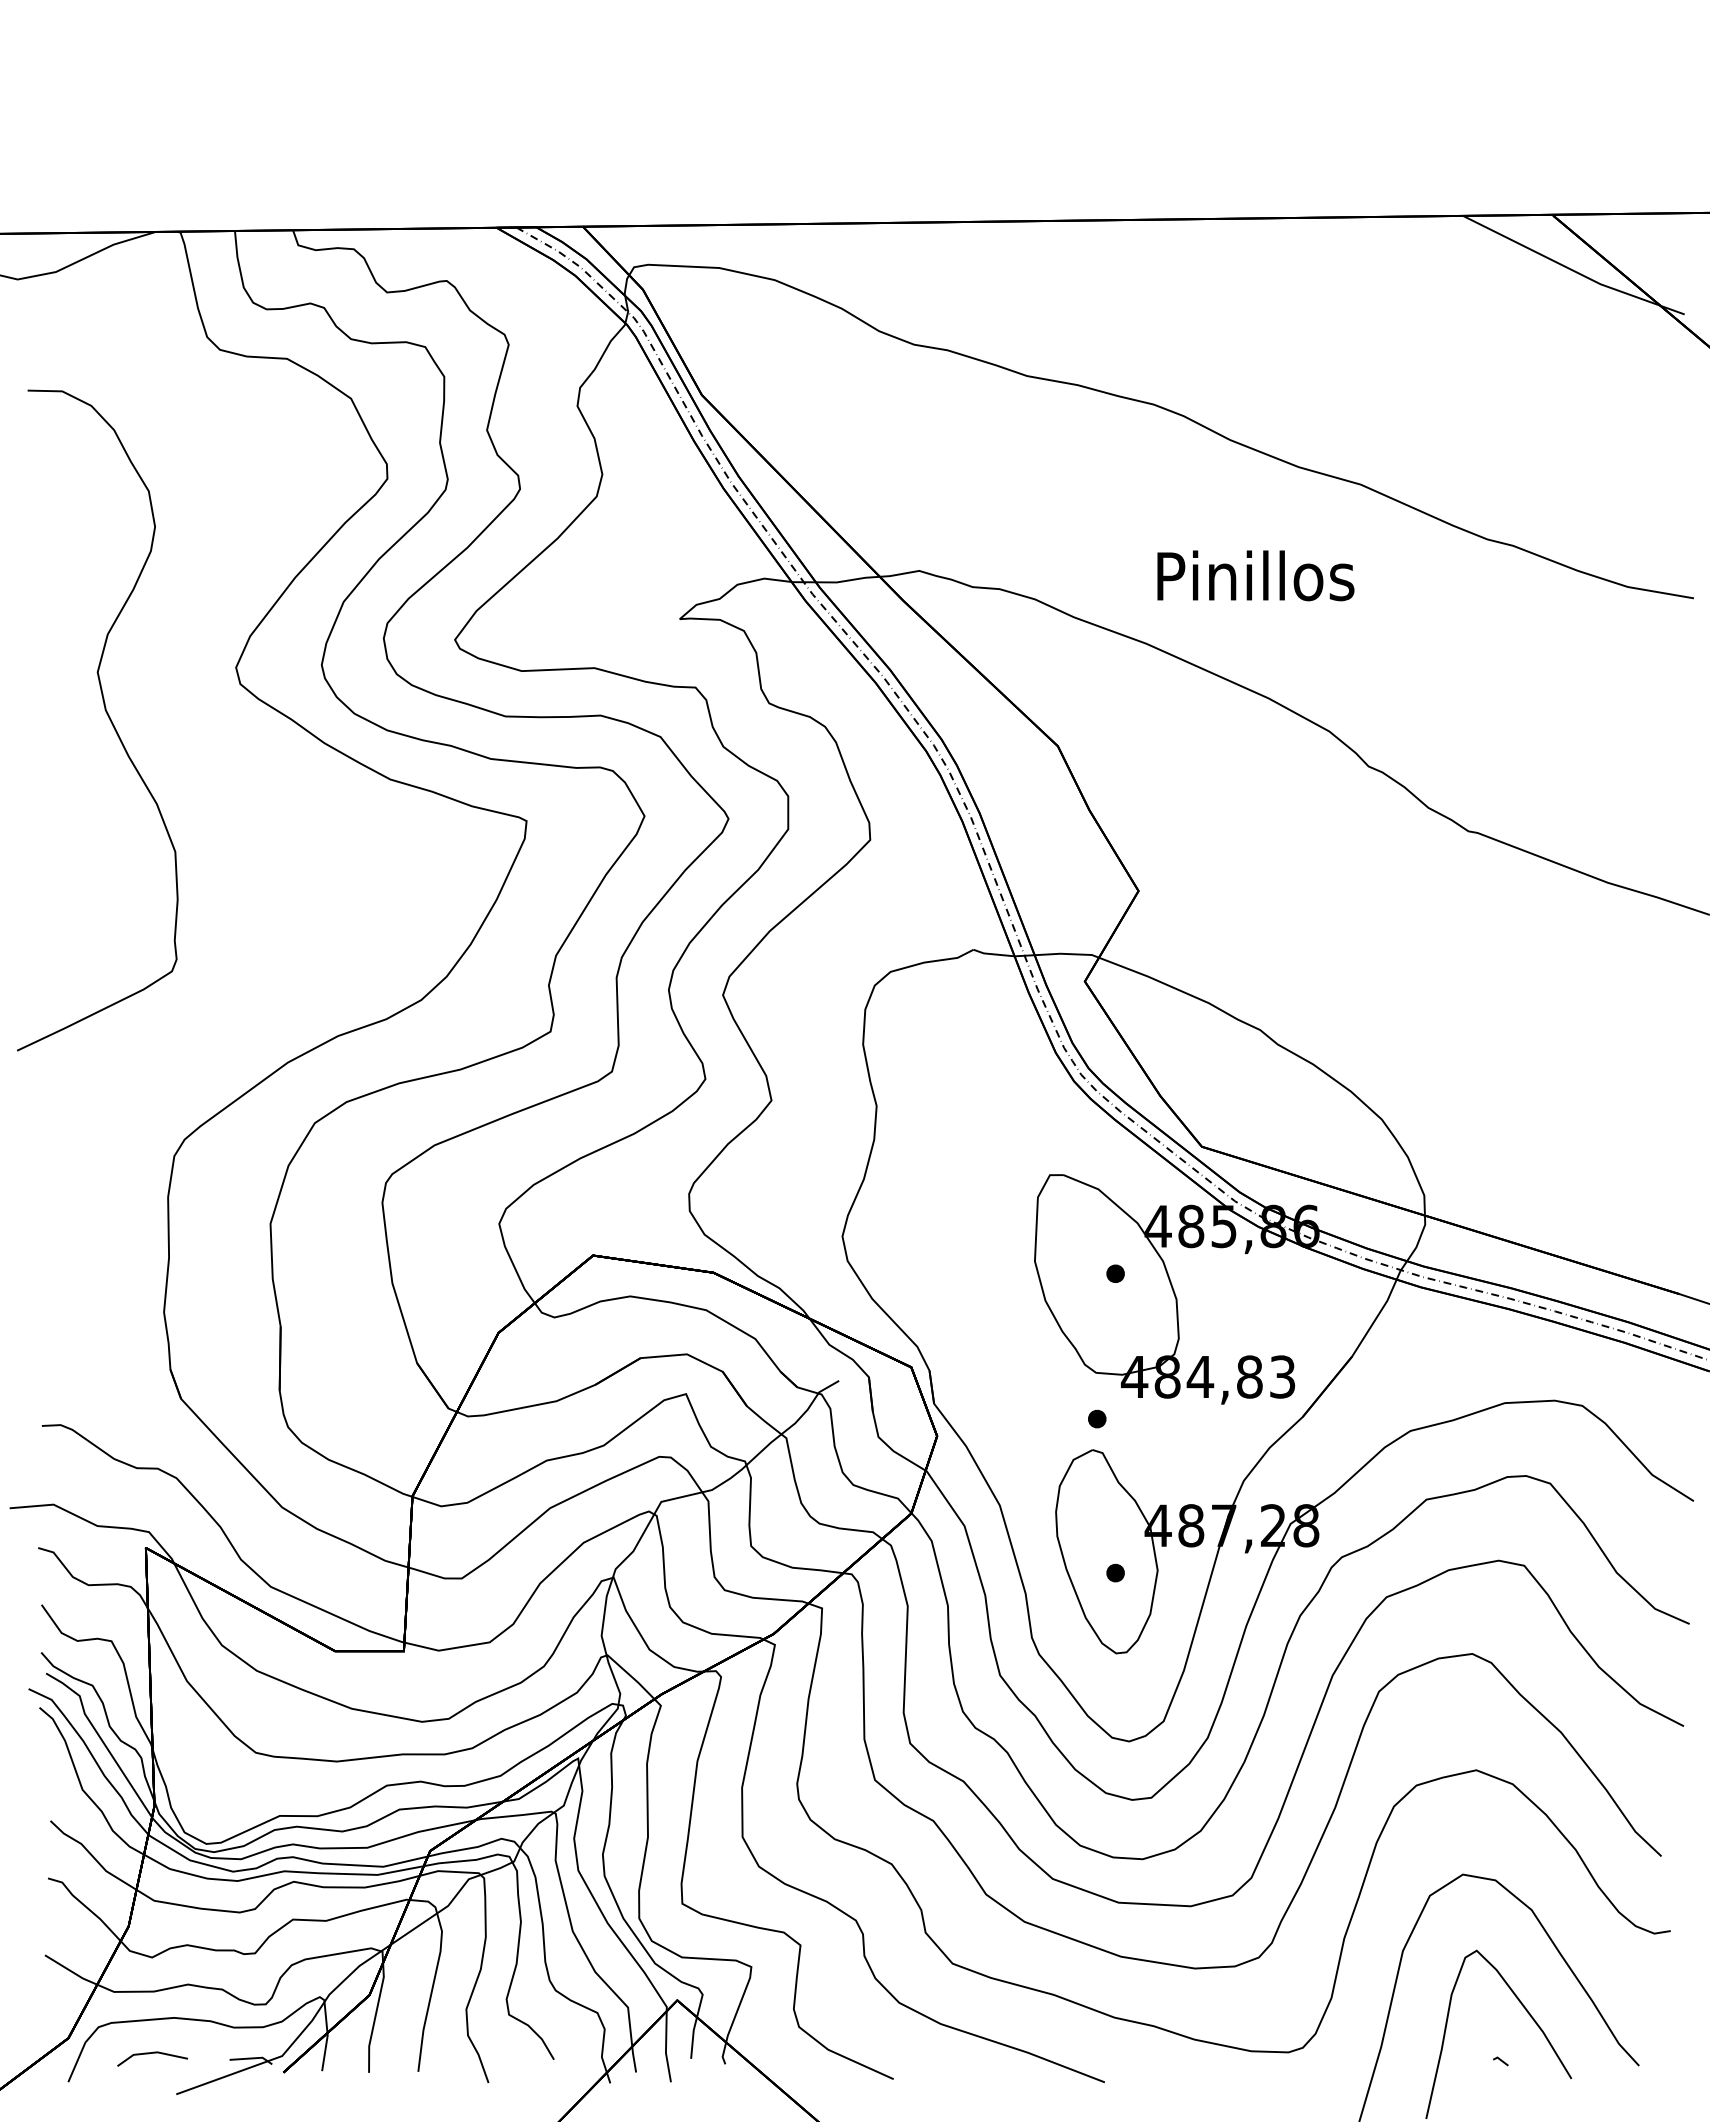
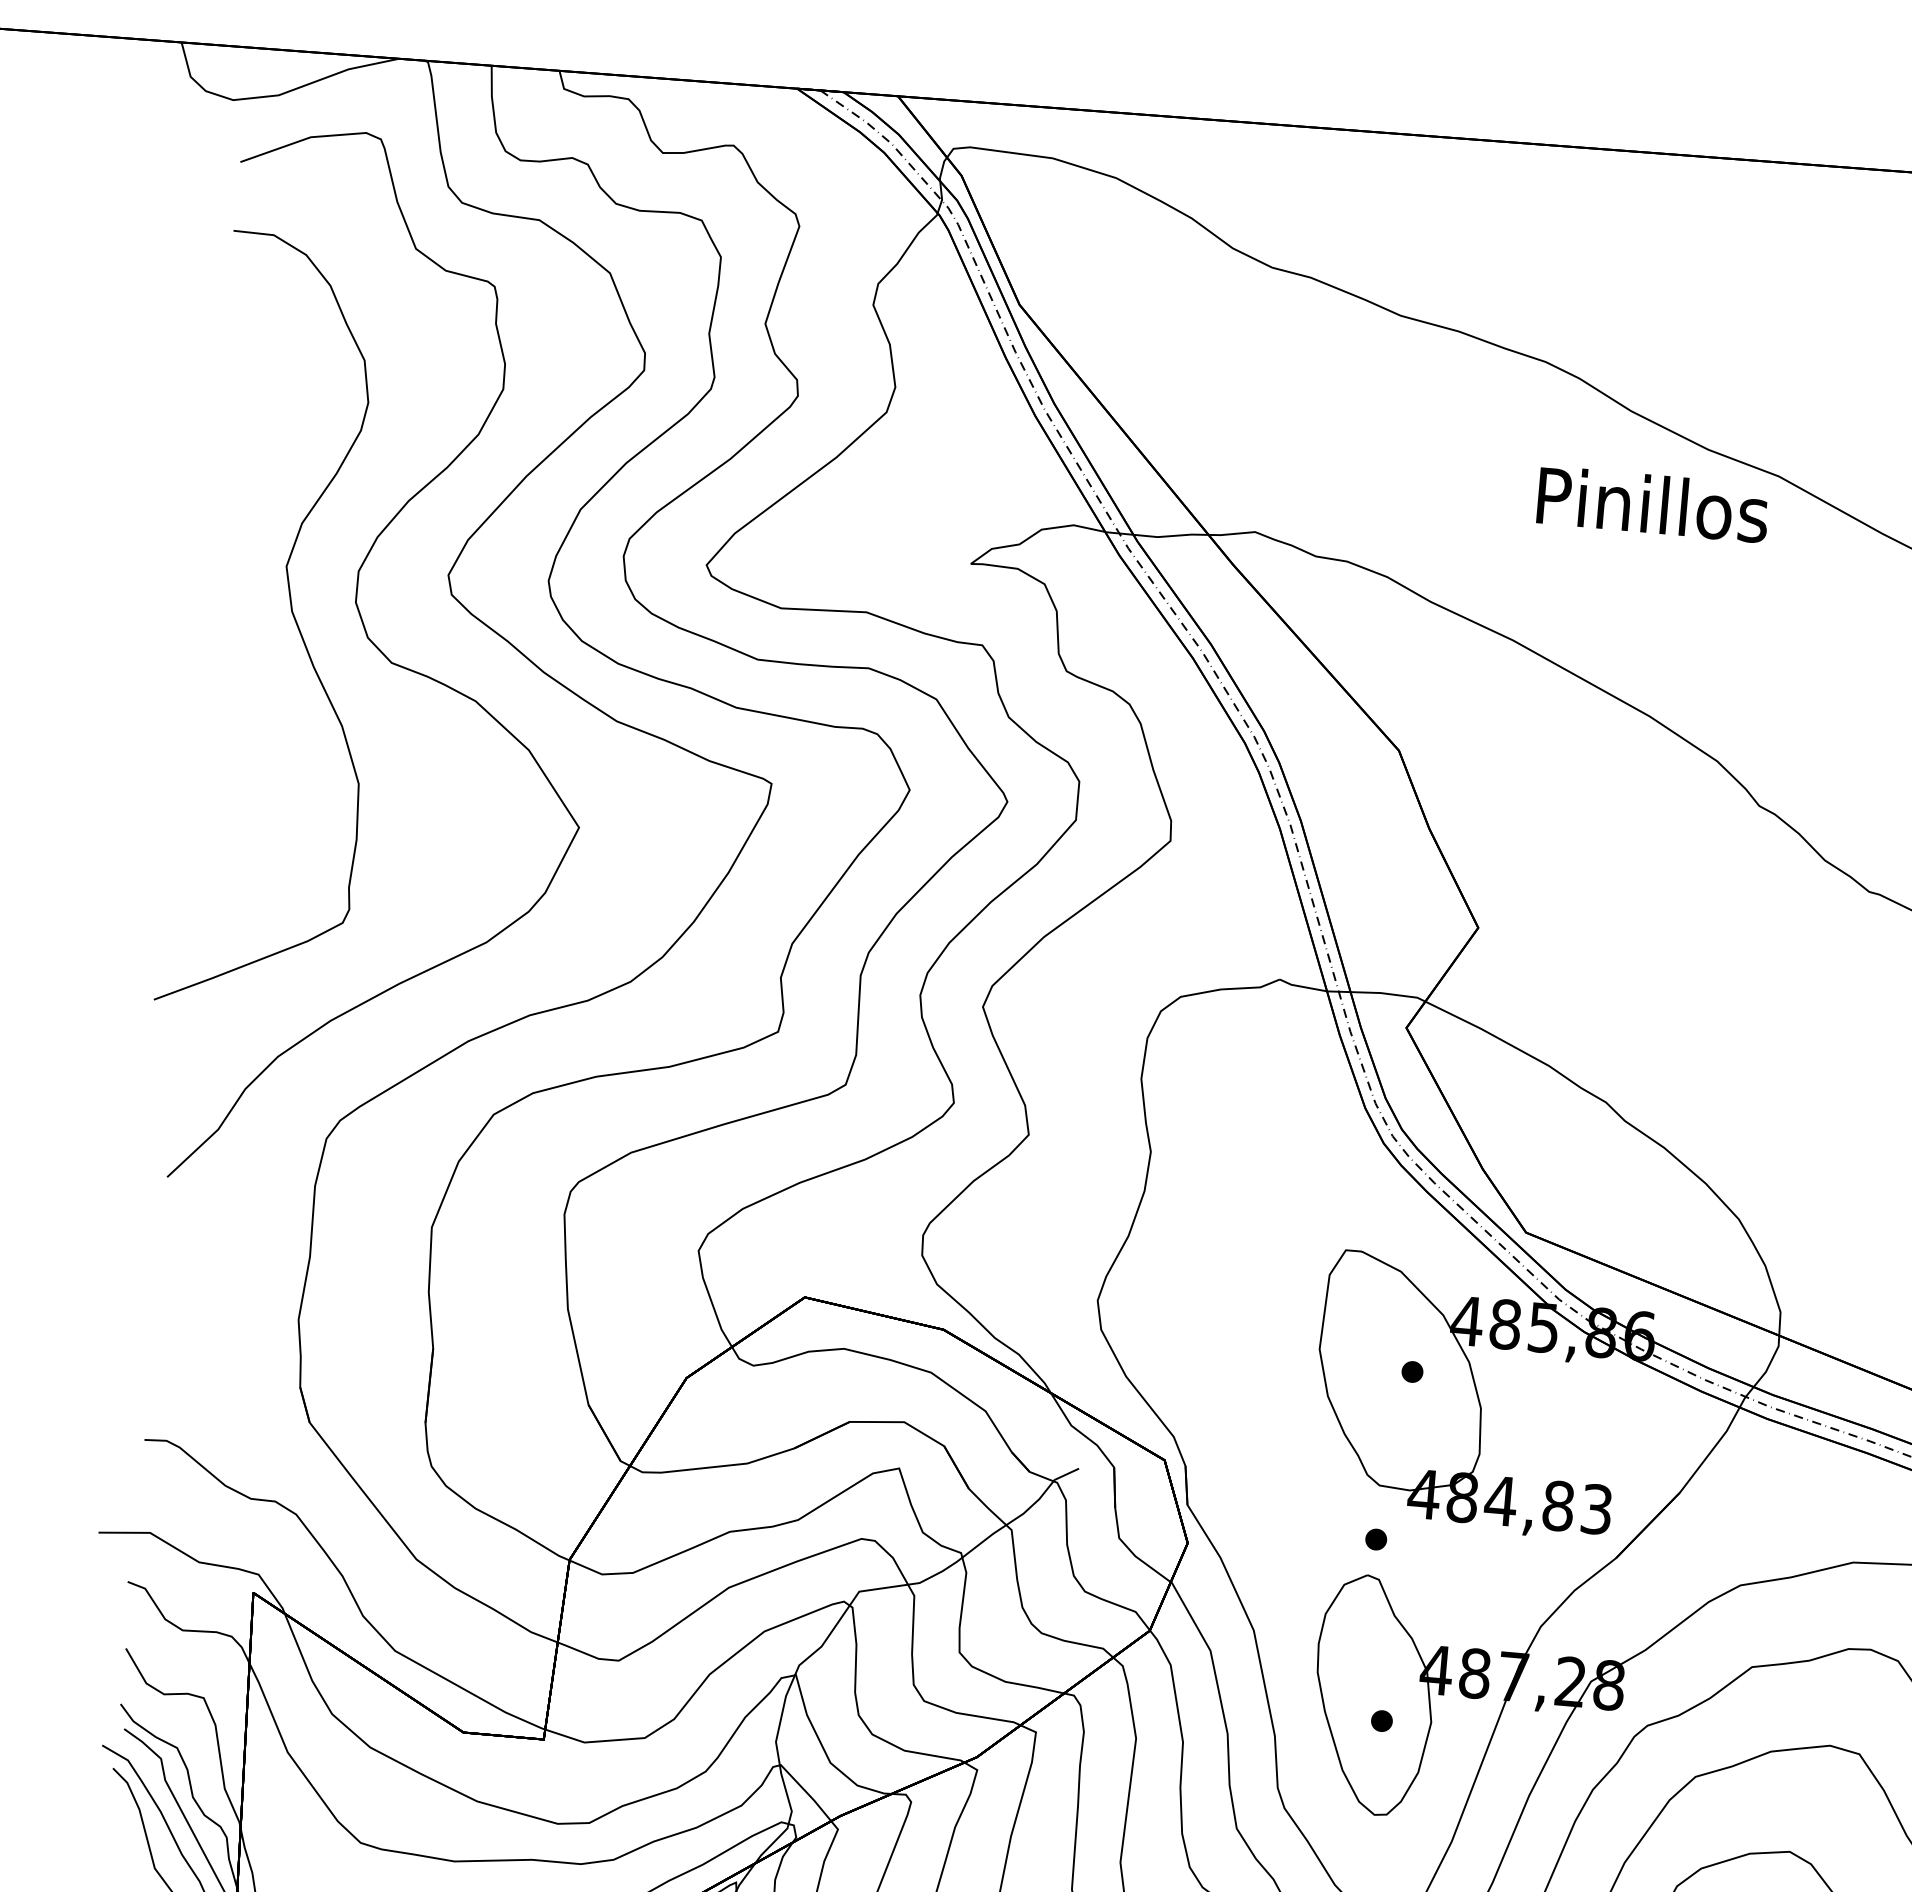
text: (1255, 575) -> (1652, 504), moved
curve: (197, 748) -> (395, 665), added

